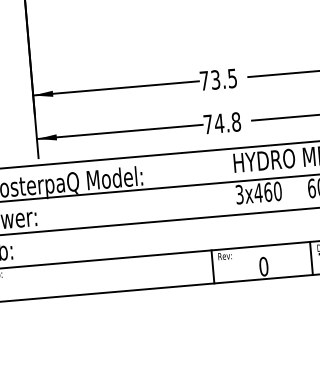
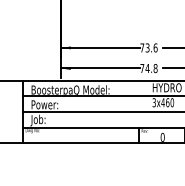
text: (232, 77) -> (155, 47), 73.5 -> 73.6

